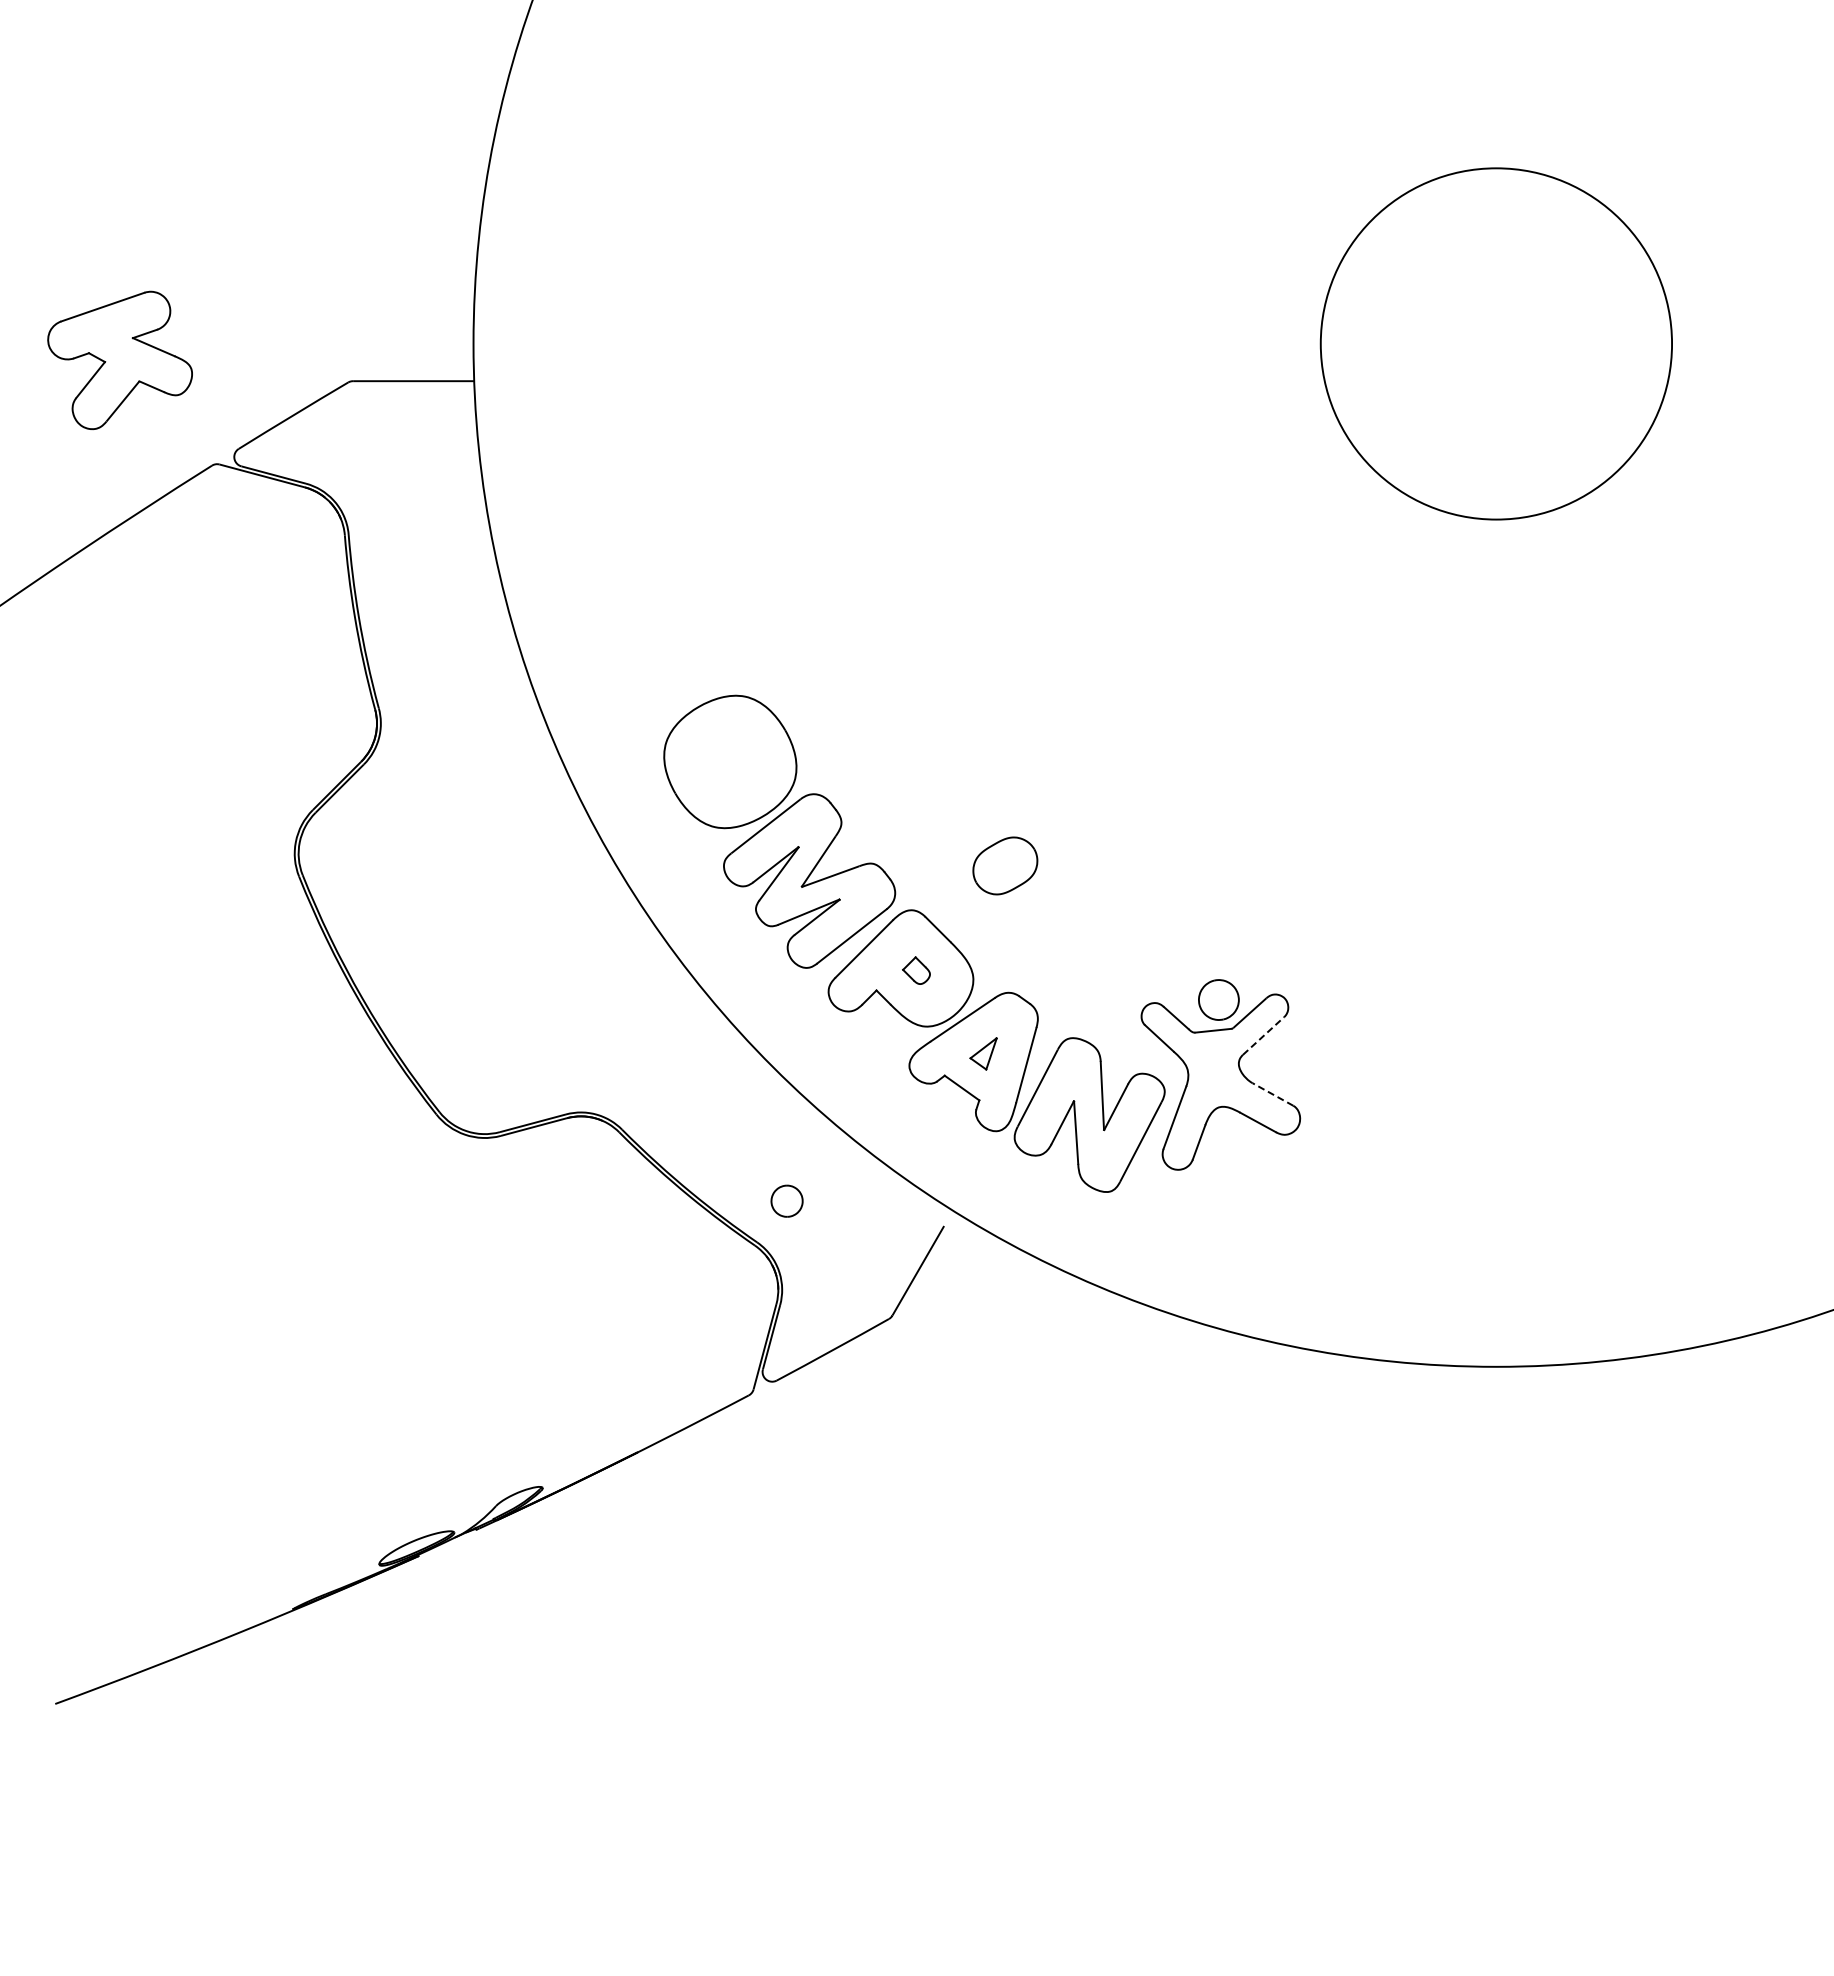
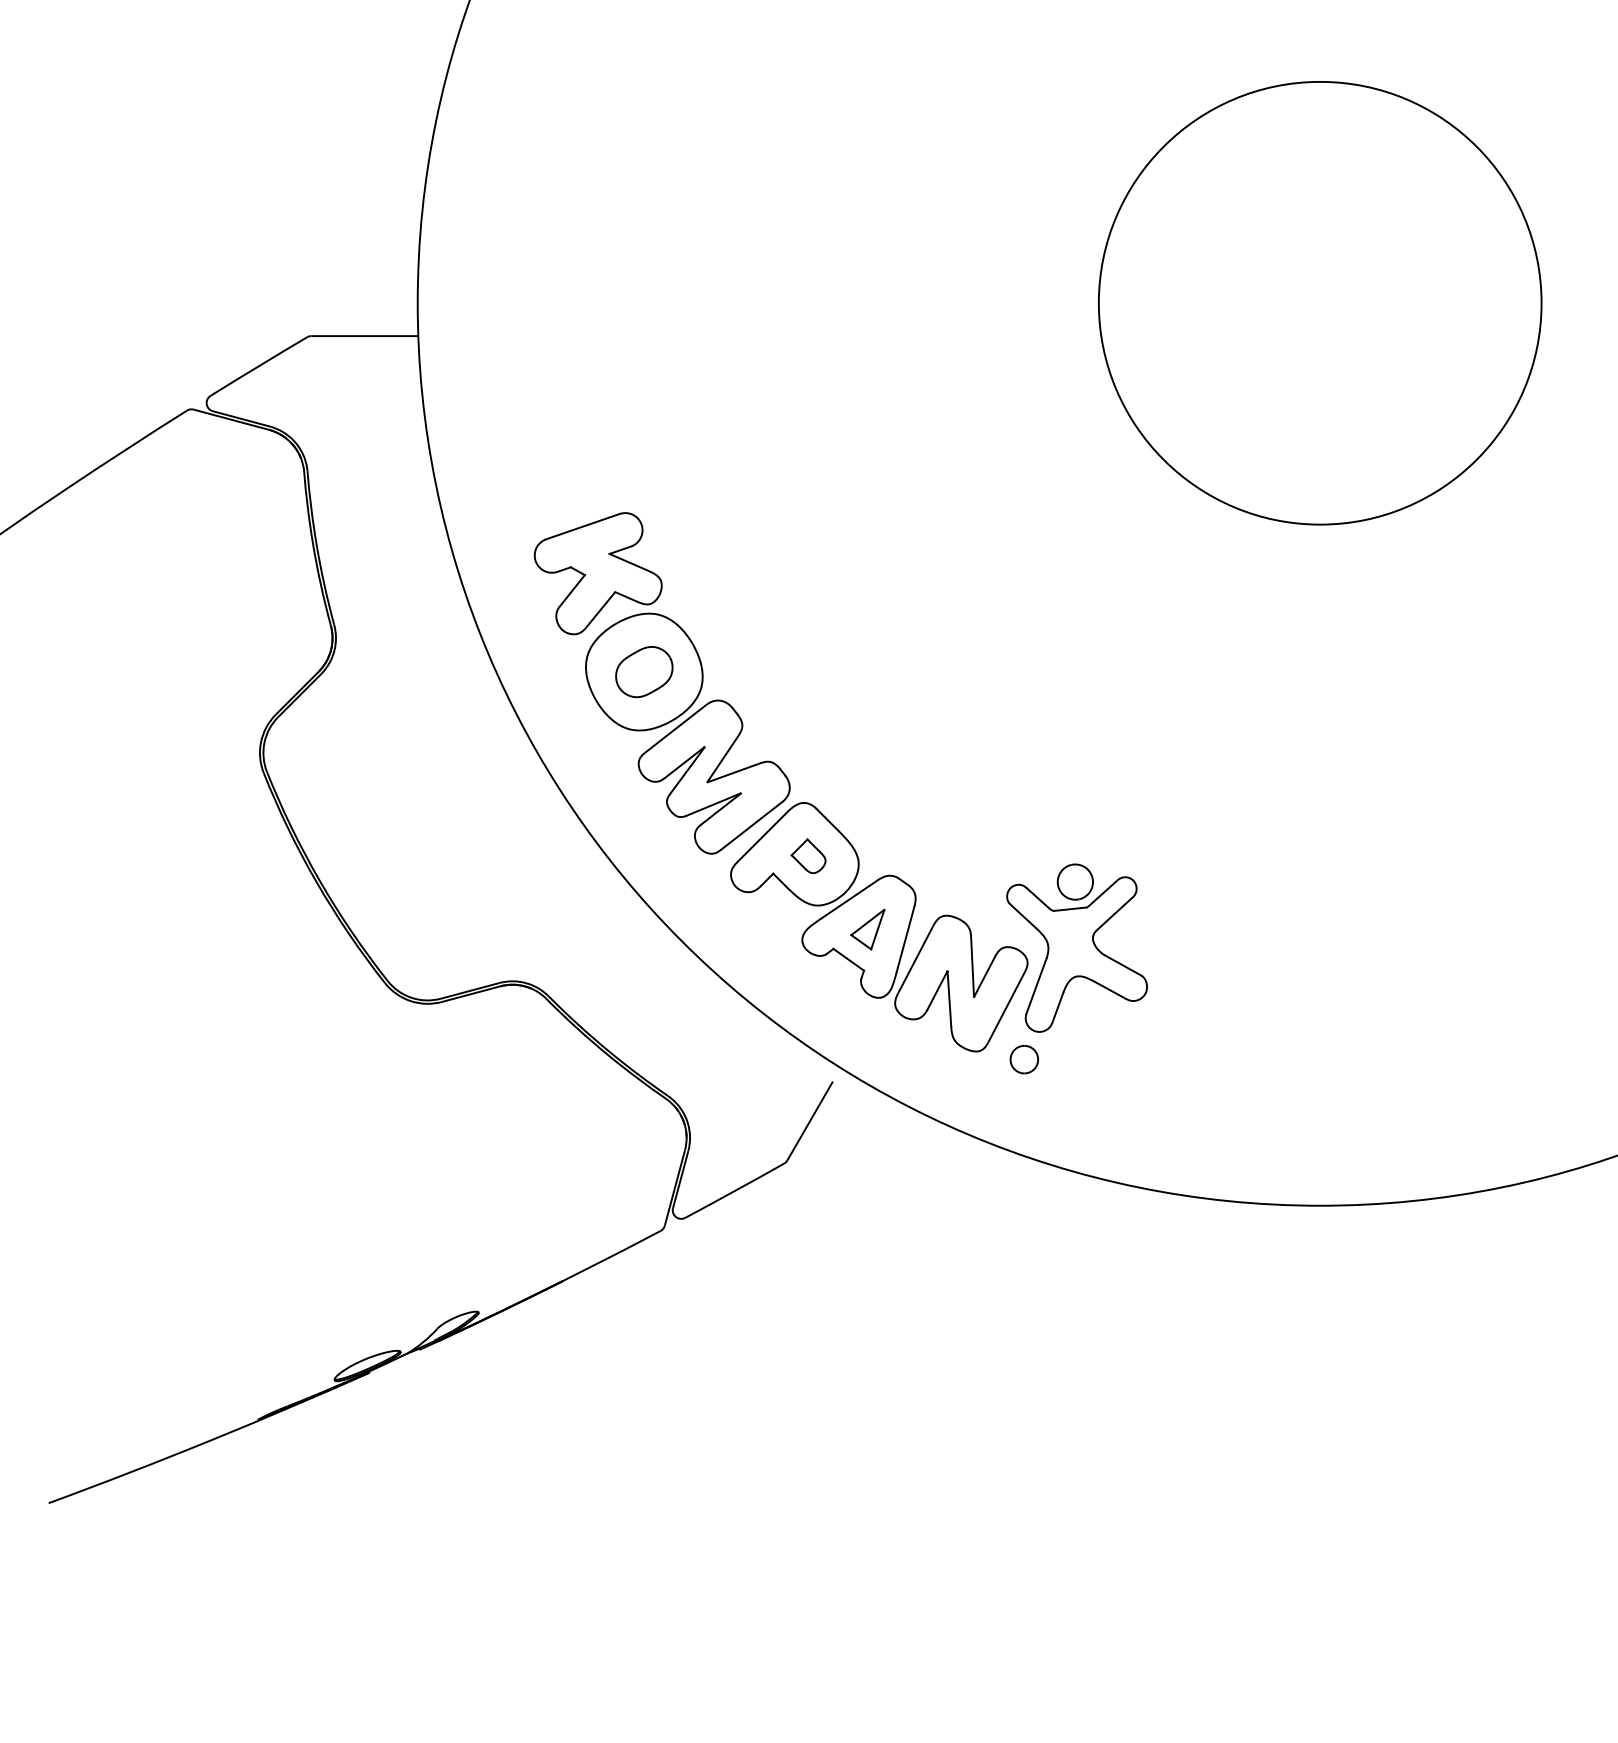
circle: (1496, 343) -> (1320, 302), size x1.43
part: (119, 360) -> (597, 573), moved
part: (1005, 865) -> (644, 671), moved
part: (916, 970) -> (808, 856), size x1.43
line: (1263, 1035) -> (1114, 913), dashed -> solid
part: (983, 1053) -> (867, 929), size x1.43
line: (1272, 1094) -> (1122, 965), dashed -> solid
part: (786, 1200) -> (1023, 1058), moved

